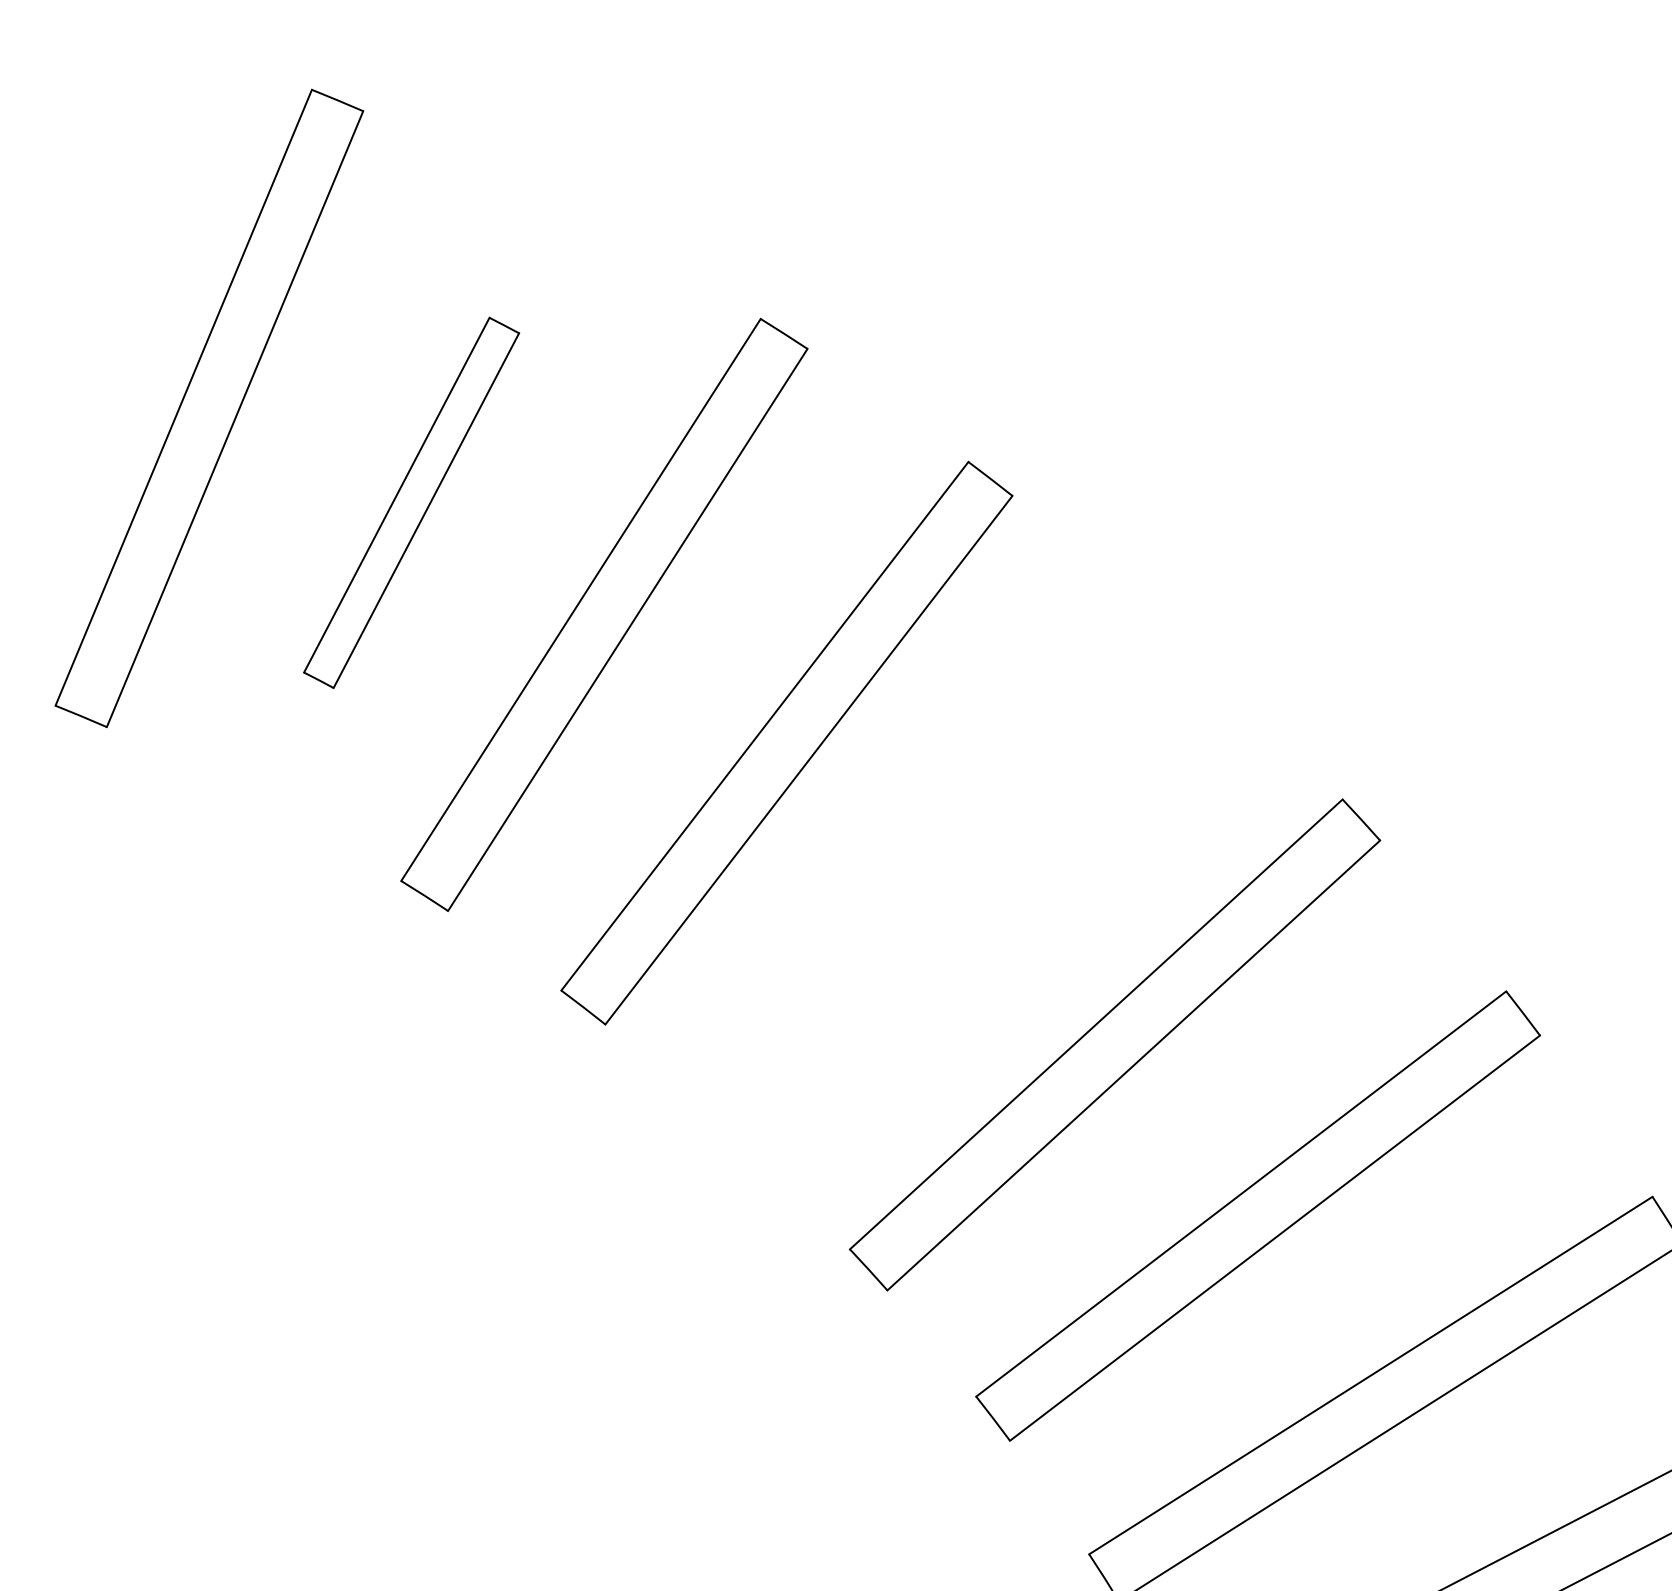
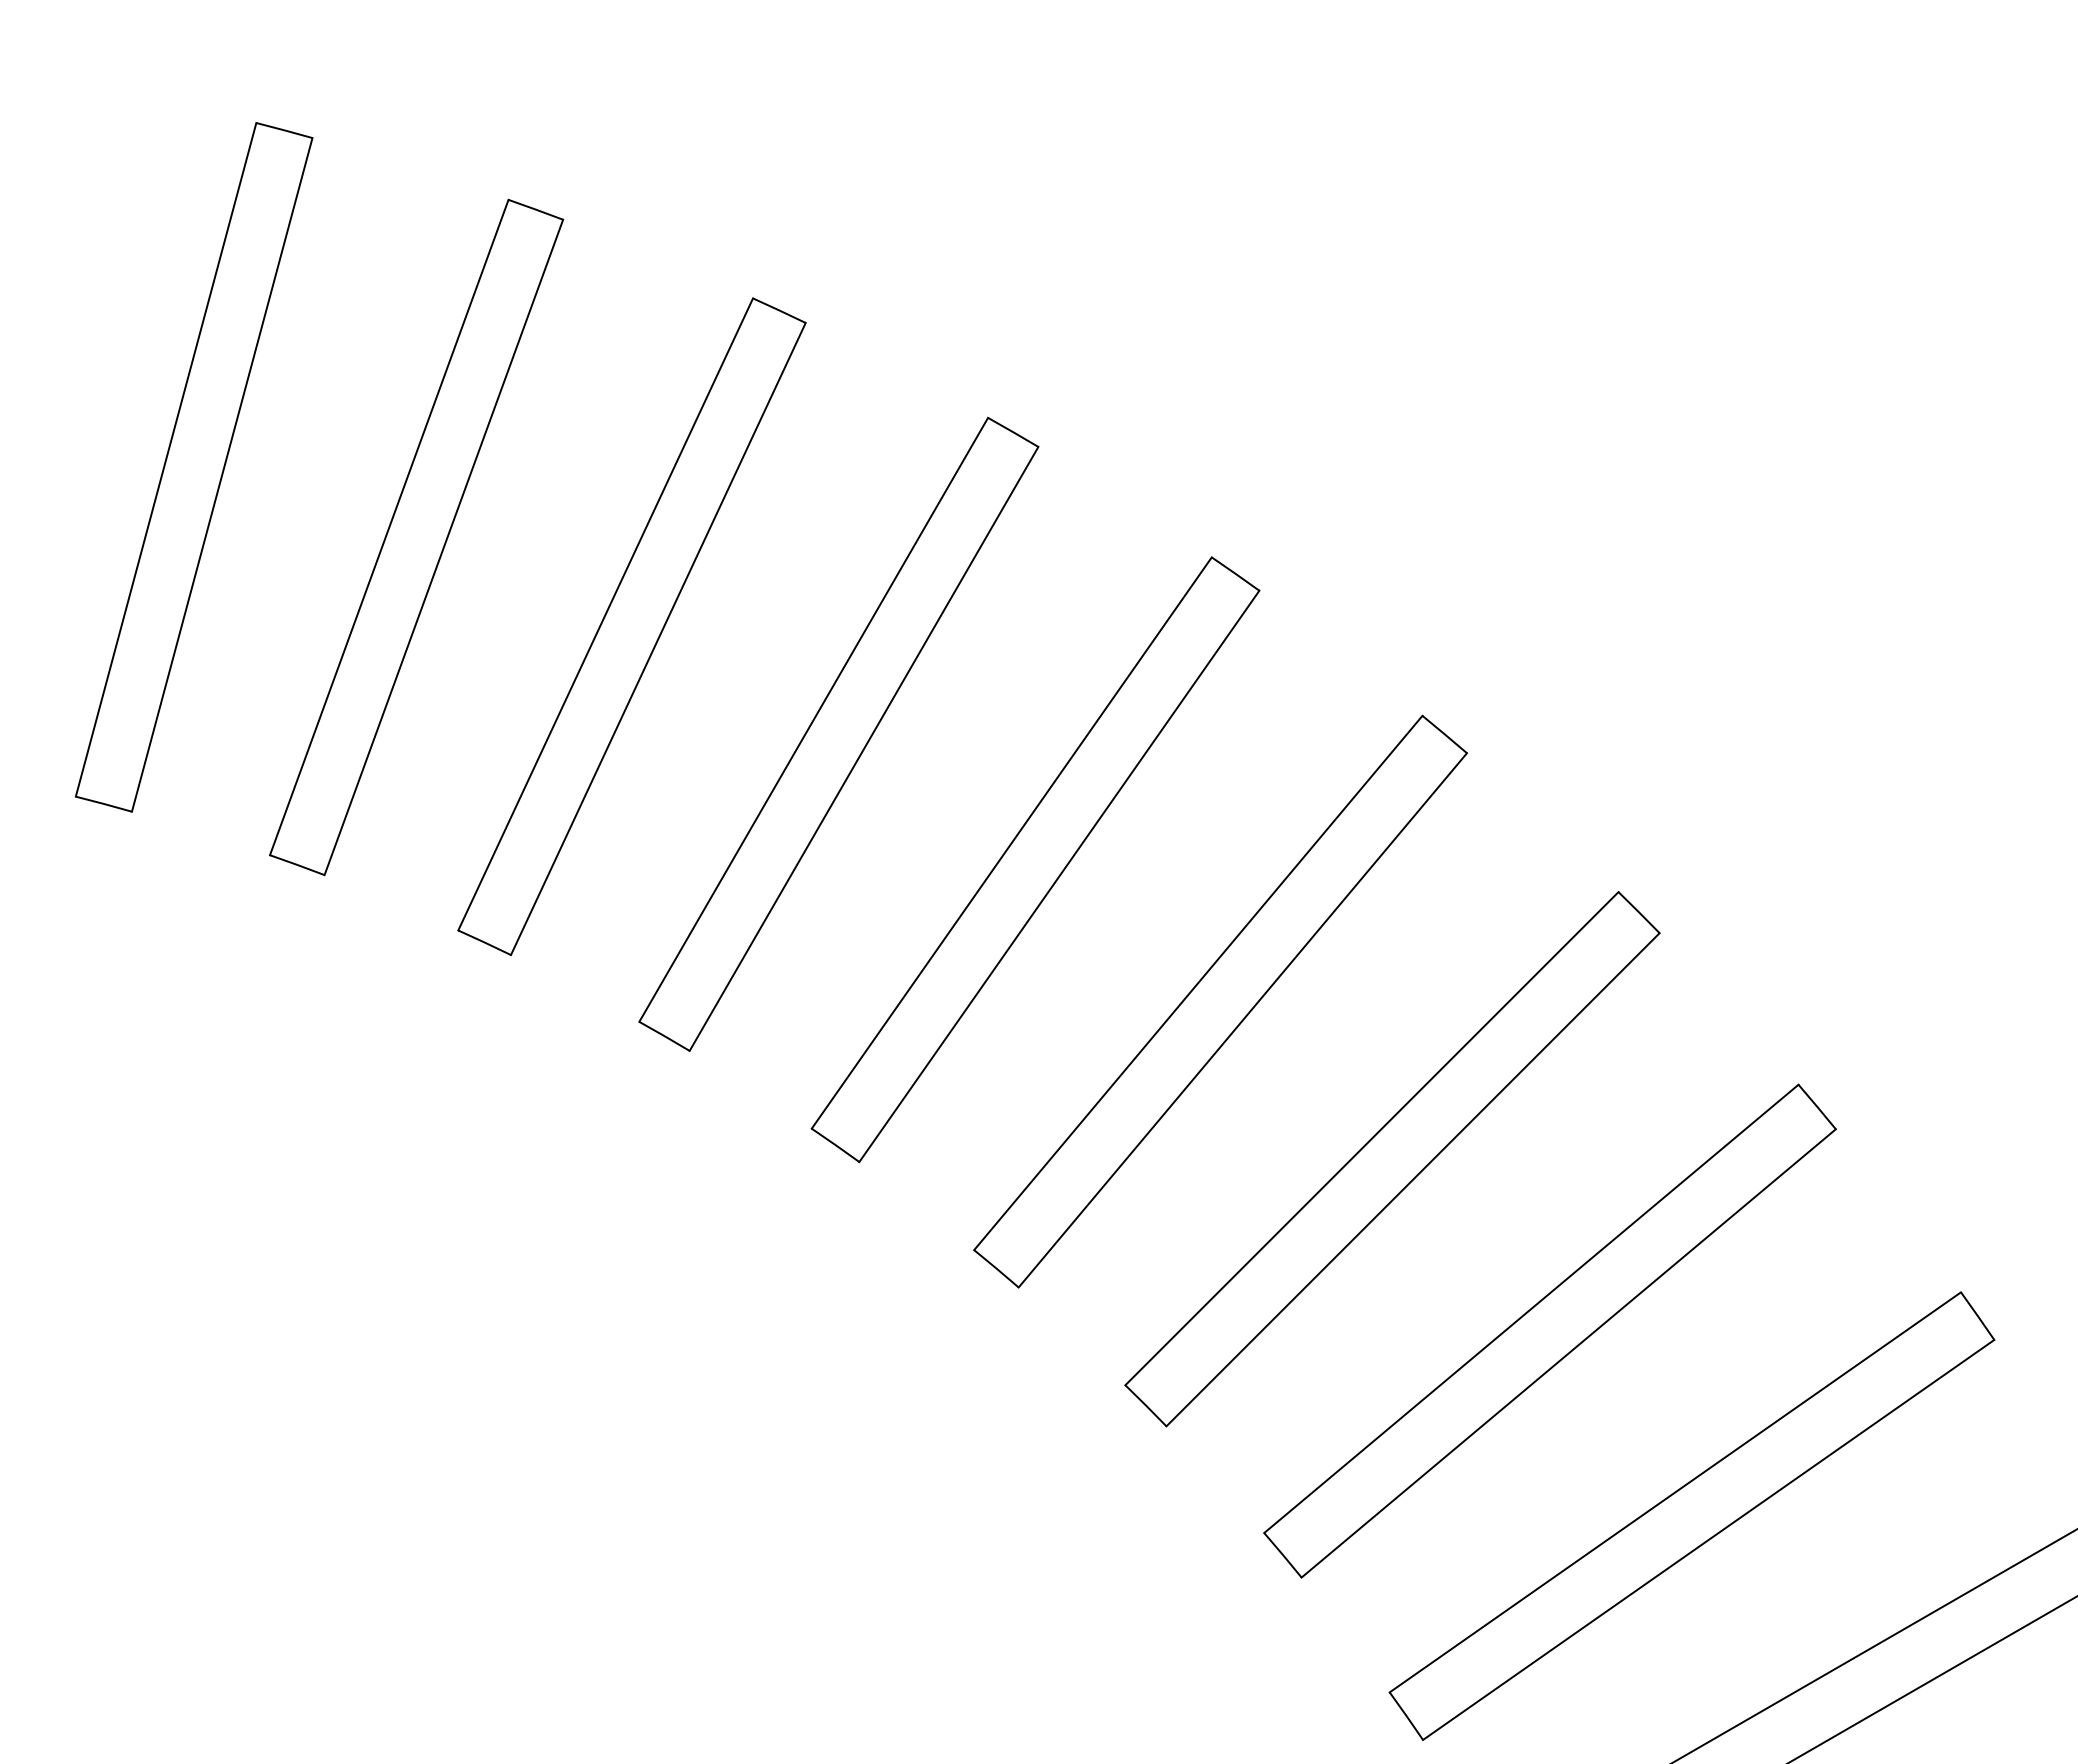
part: (411, 502) -> (416, 536), size x1.67
part: (957, 886) -> (1035, 859), added

